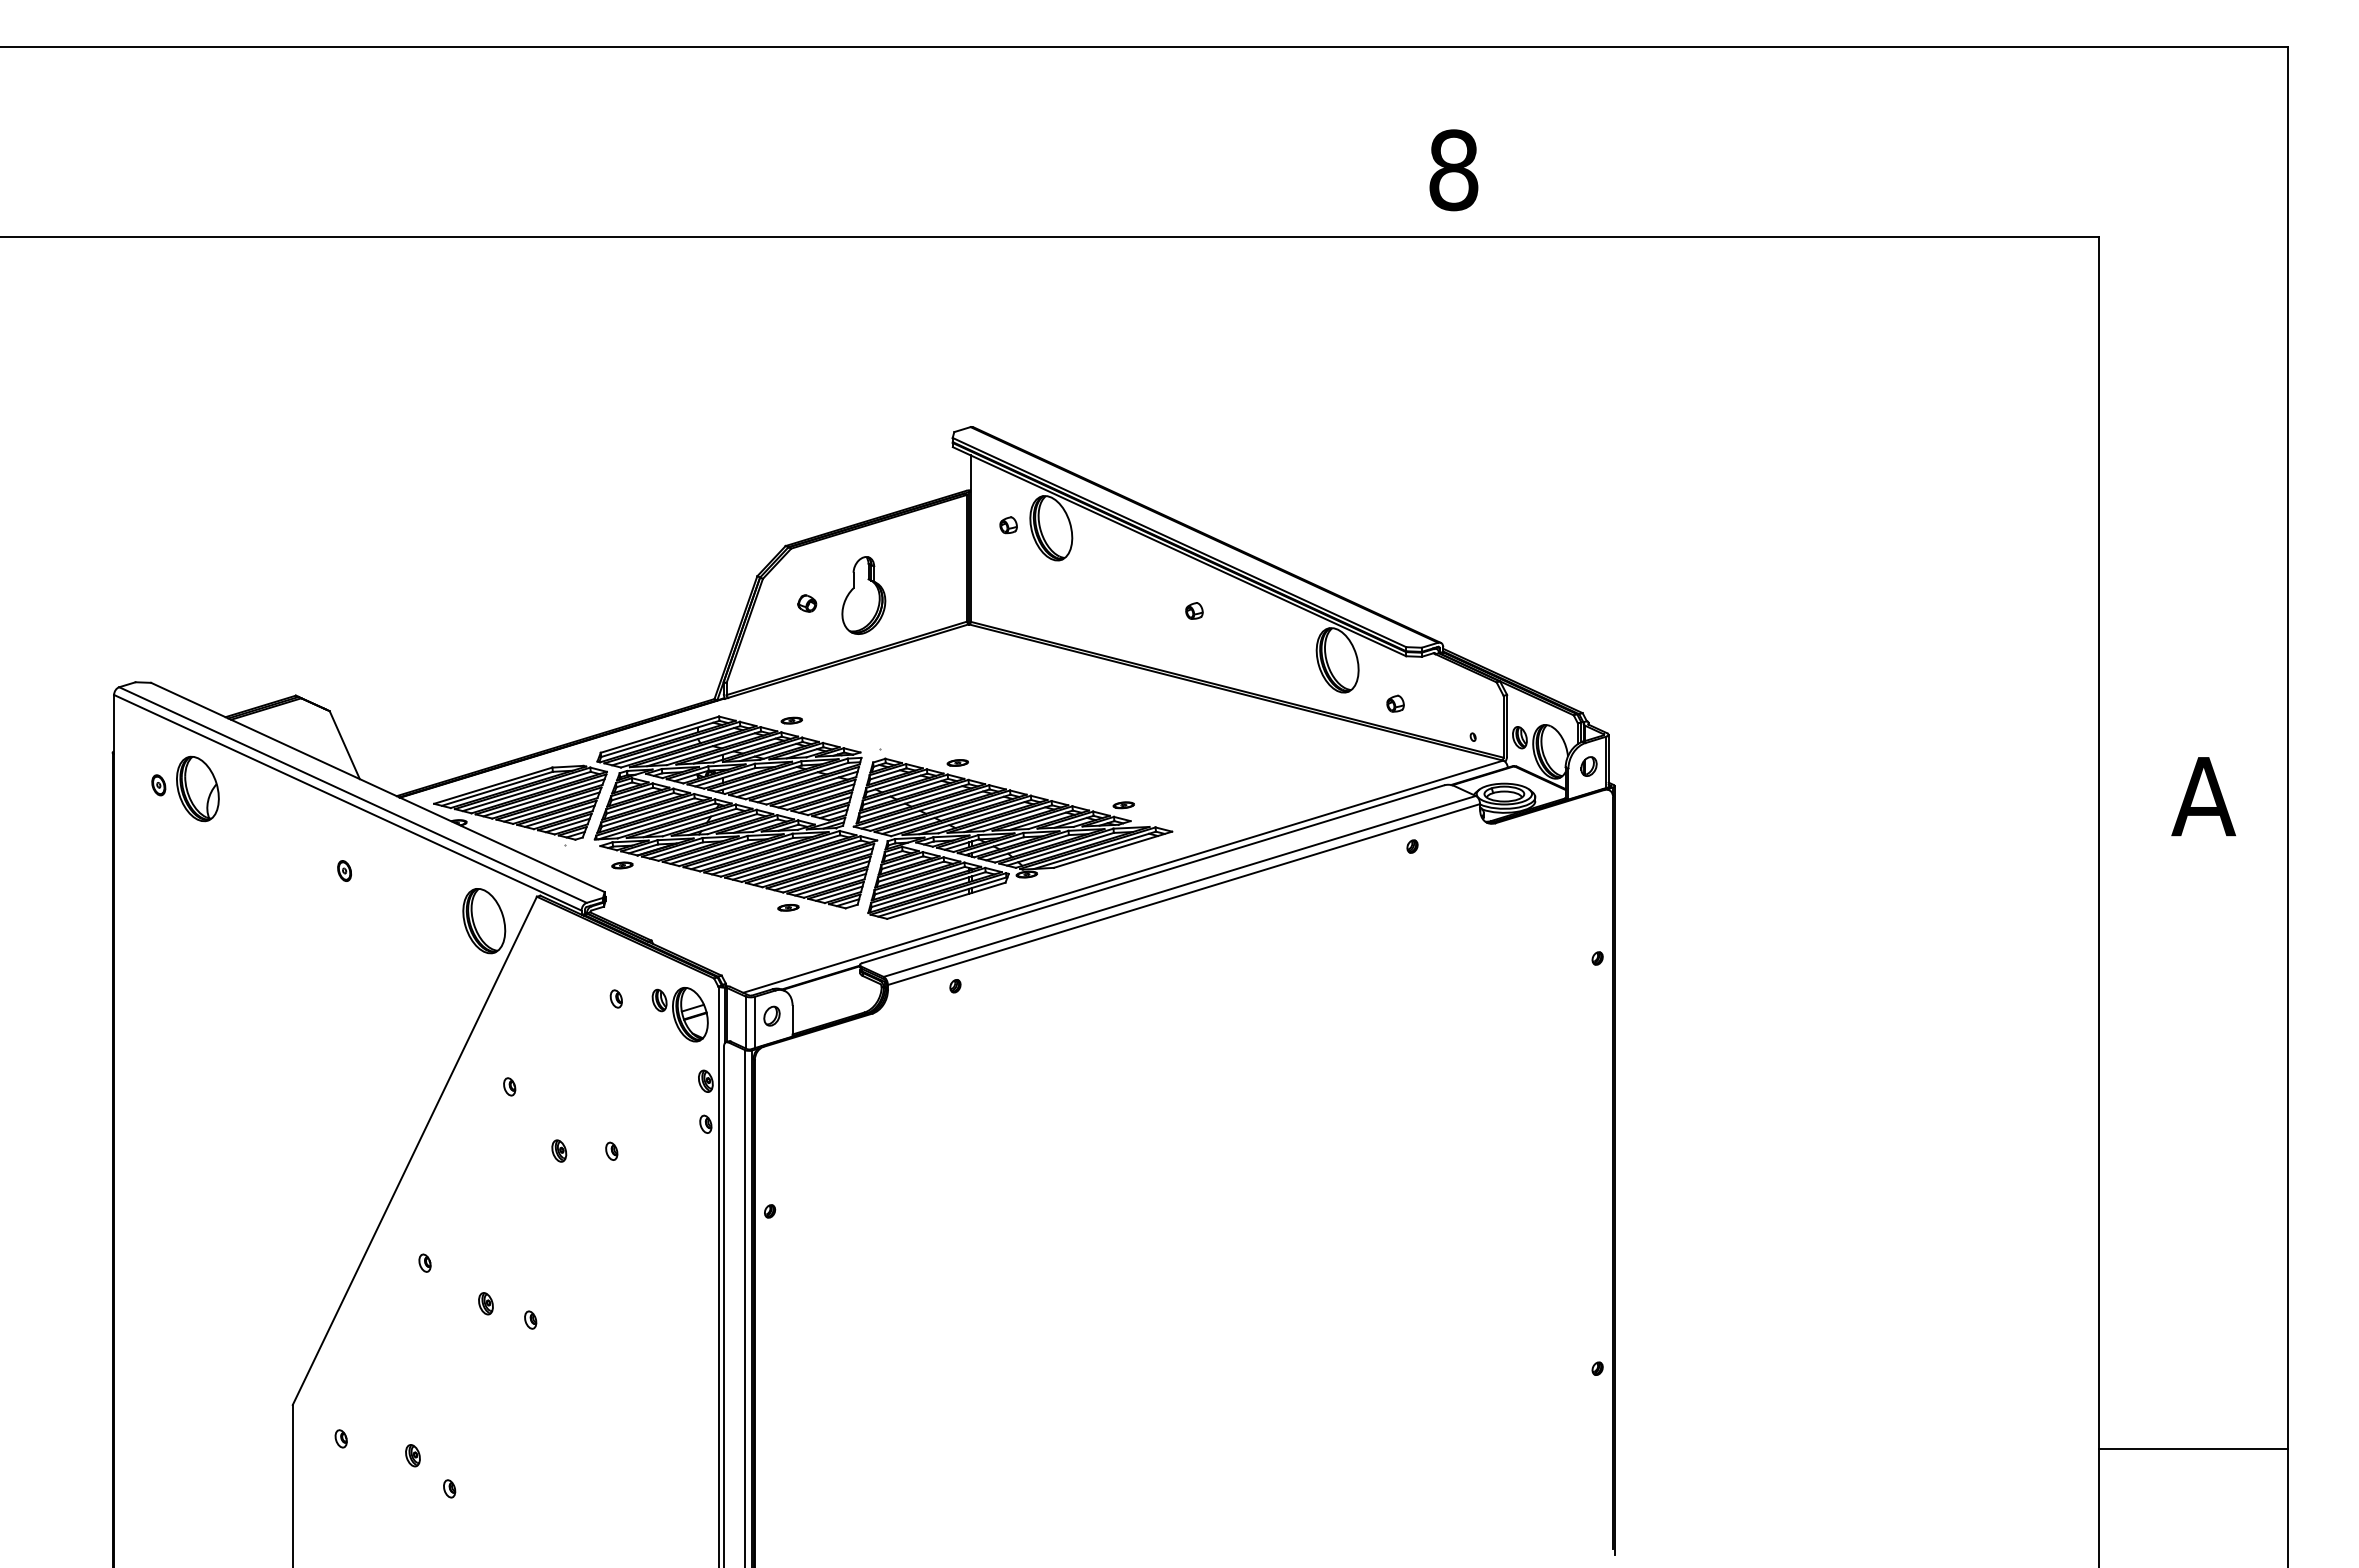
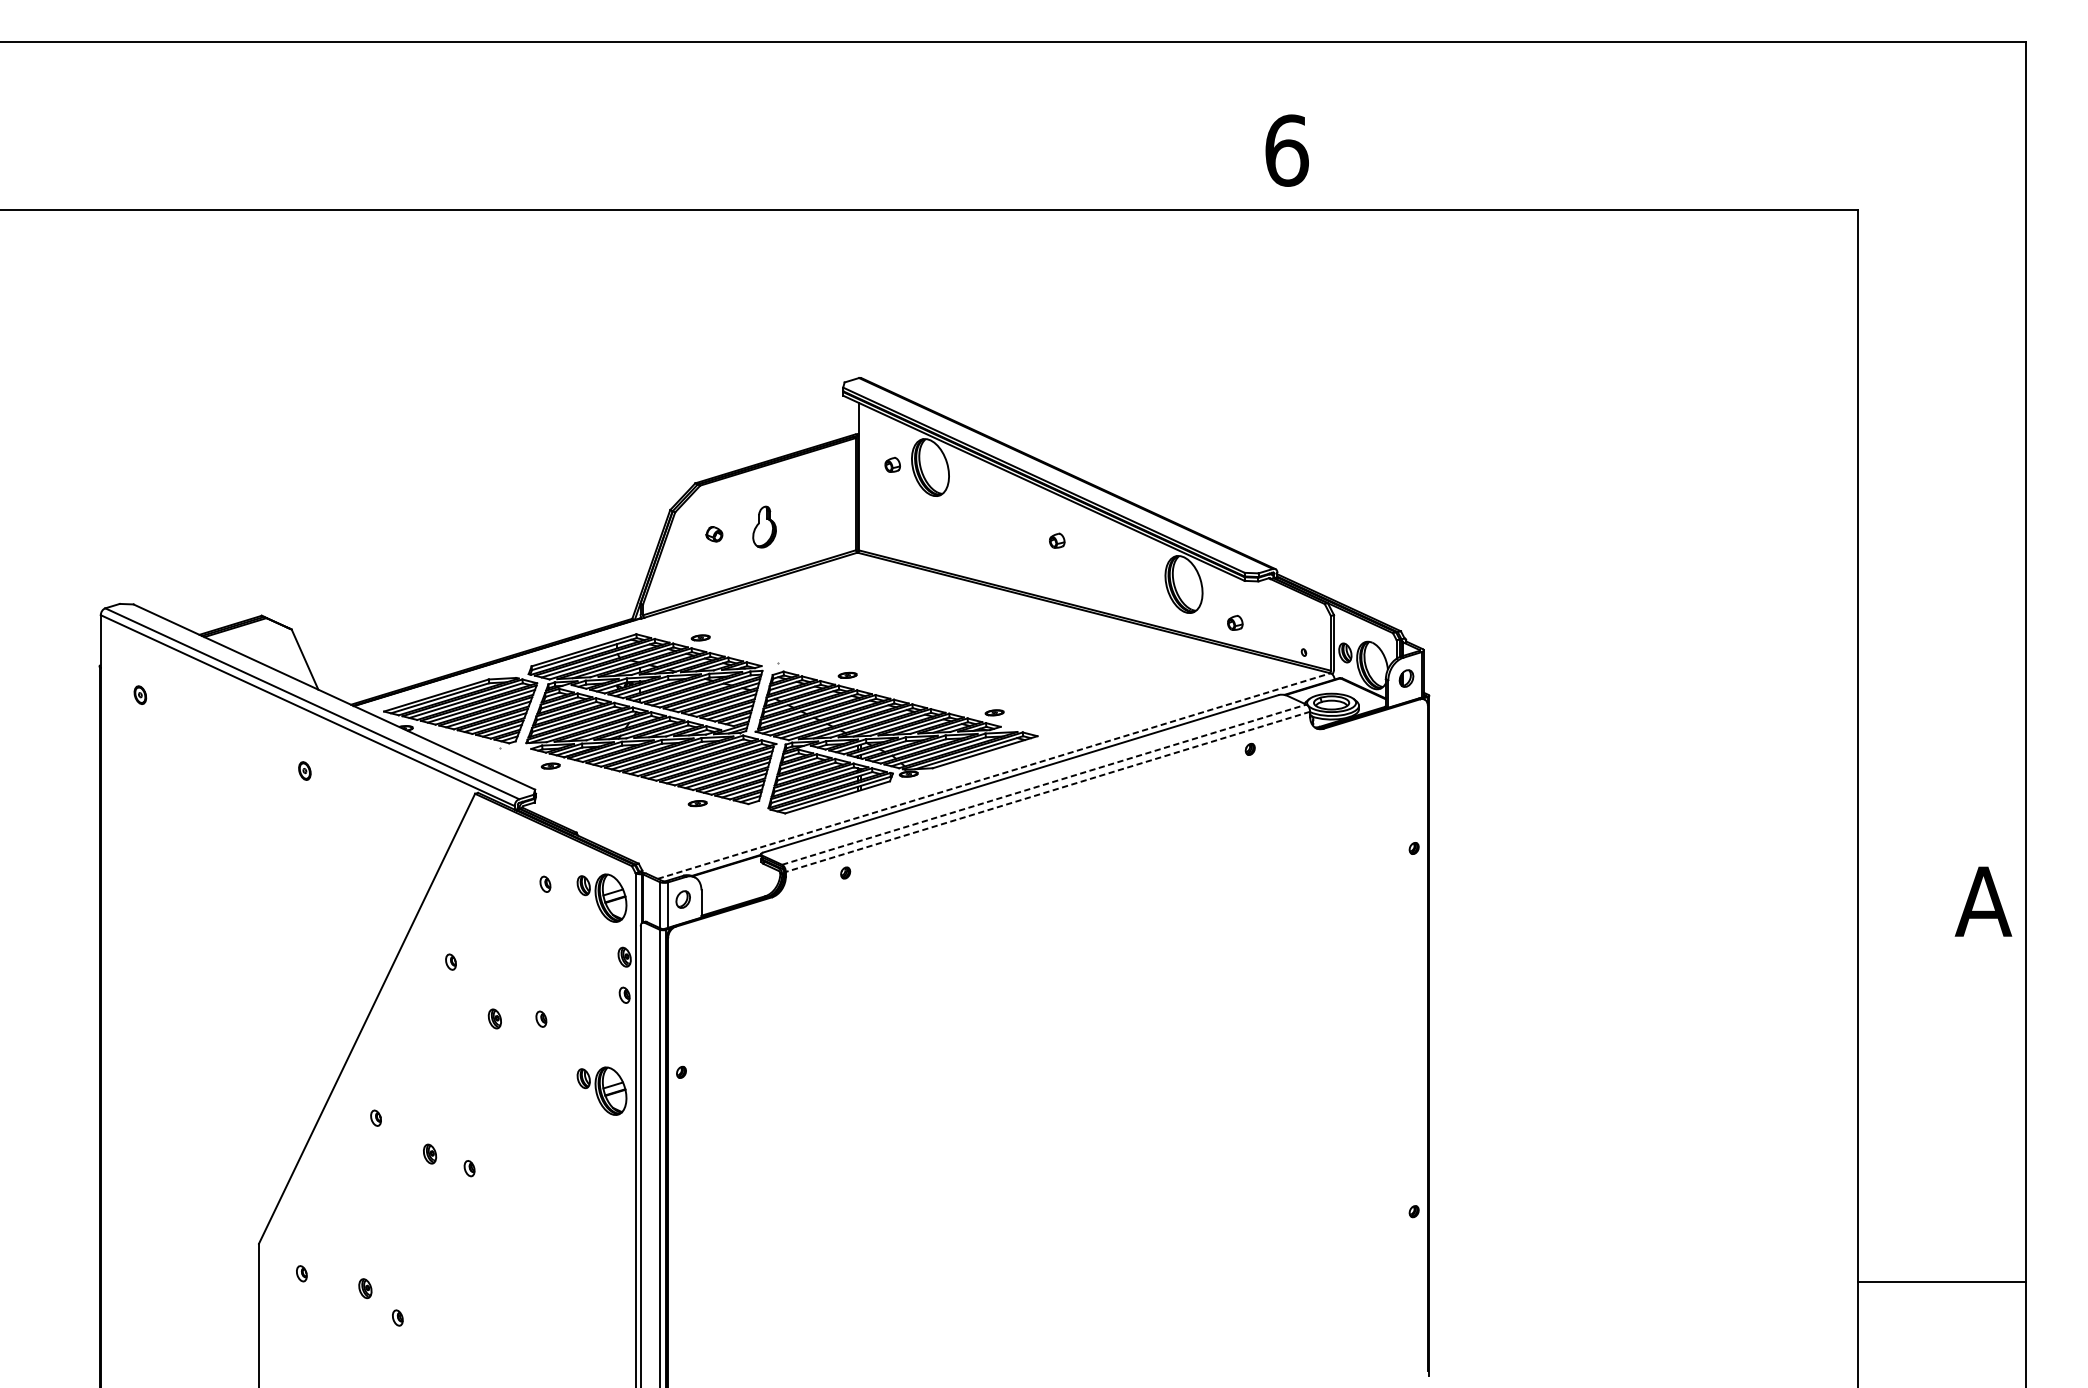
text: (1453, 170) -> (1286, 150), 8 -> 6
part: (863, 595) -> (764, 527), size x0.6
part: (197, 788) -> (174, 697), removed
text: (2203, 796) -> (1983, 901), moved
line: (1123, 876) -> (994, 775), solid -> dashed
line: (1179, 886) -> (1044, 784), solid -> dashed
line: (1184, 894) -> (1048, 791), solid -> dashed
part: (484, 921) -> (428, 815), removed
part: (679, 1232) -> (601, 1091), added

